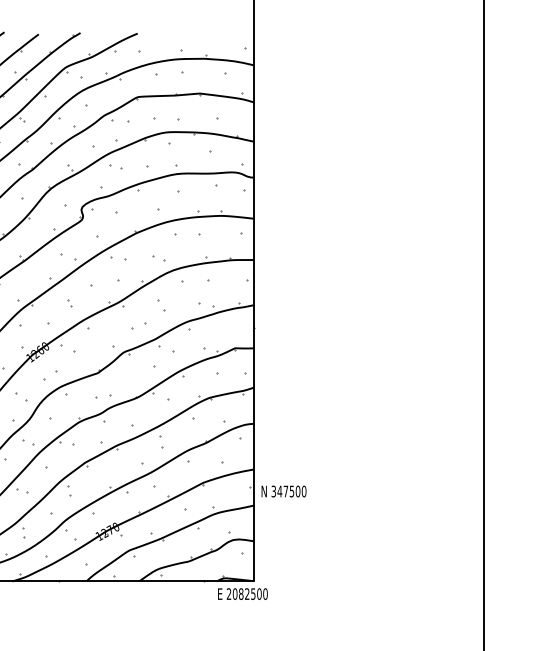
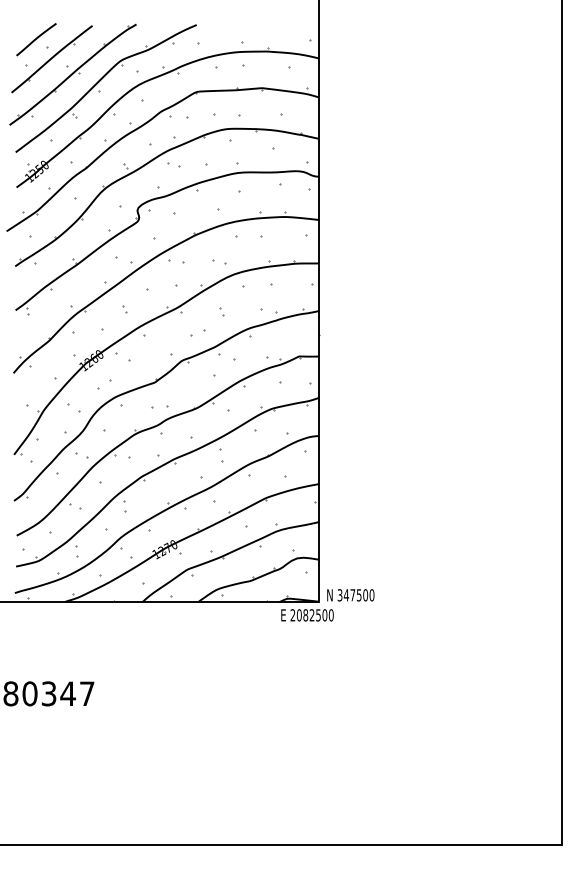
part: (161, 305) -> (221, 311), size x0.62
text: (283, 491) -> (350, 595), moved

